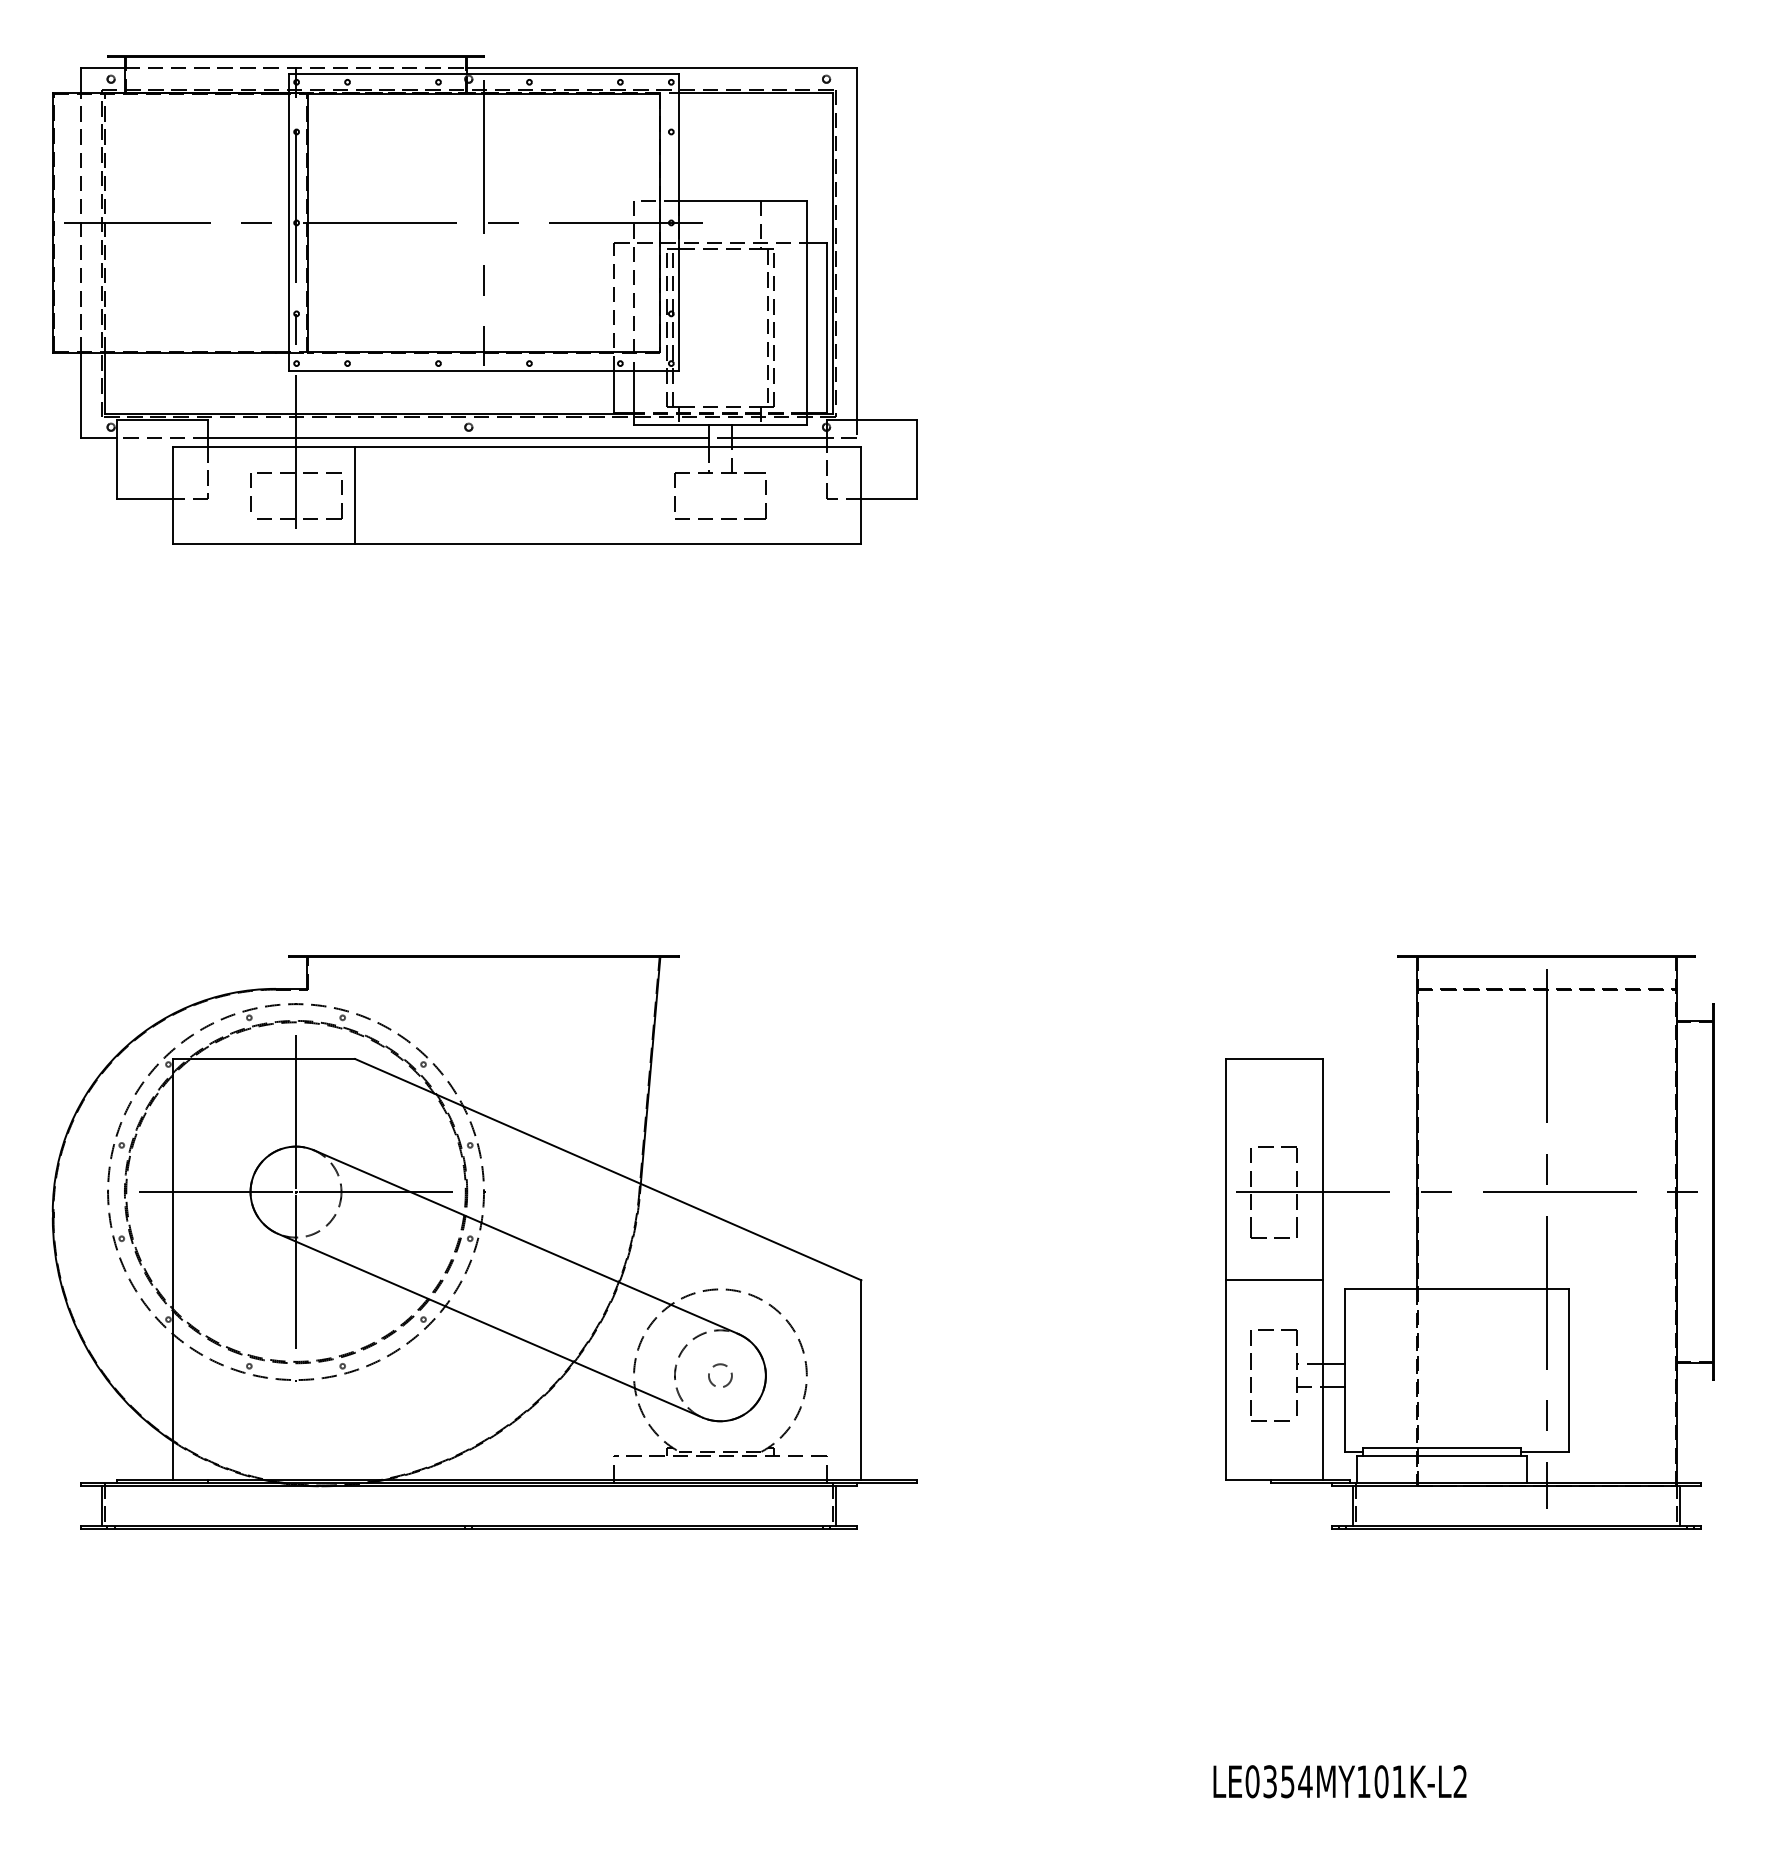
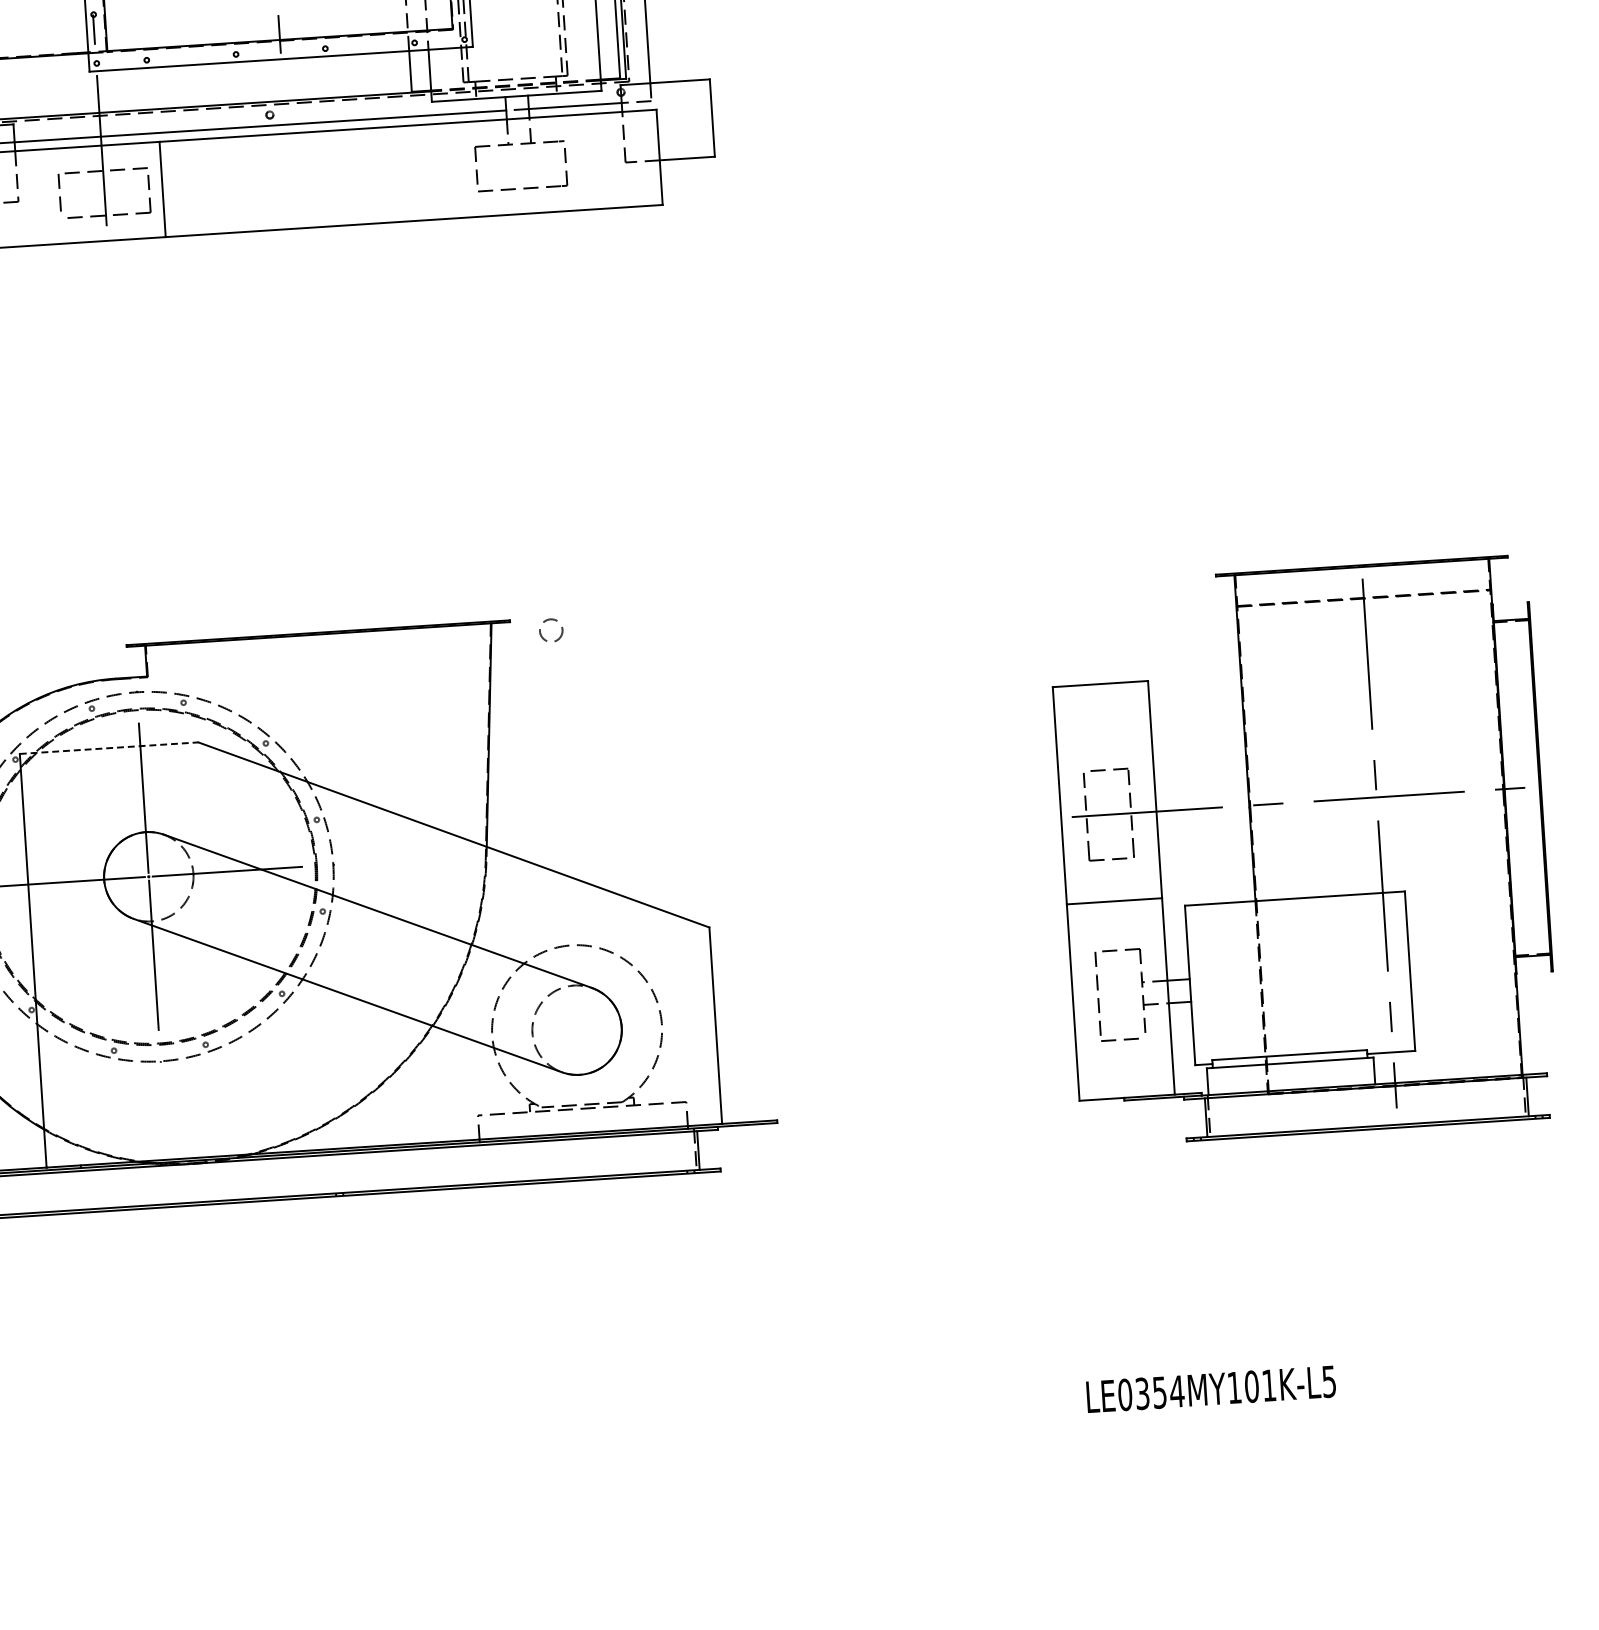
line: (264, 1059) -> (109, 748), solid -> dashed
circle: (720, 1375) -> (551, 630), moved
text: (1459, 1781) -> (1328, 1381), LE0354MY101K-L2 -> LE0354MY101K-L5

